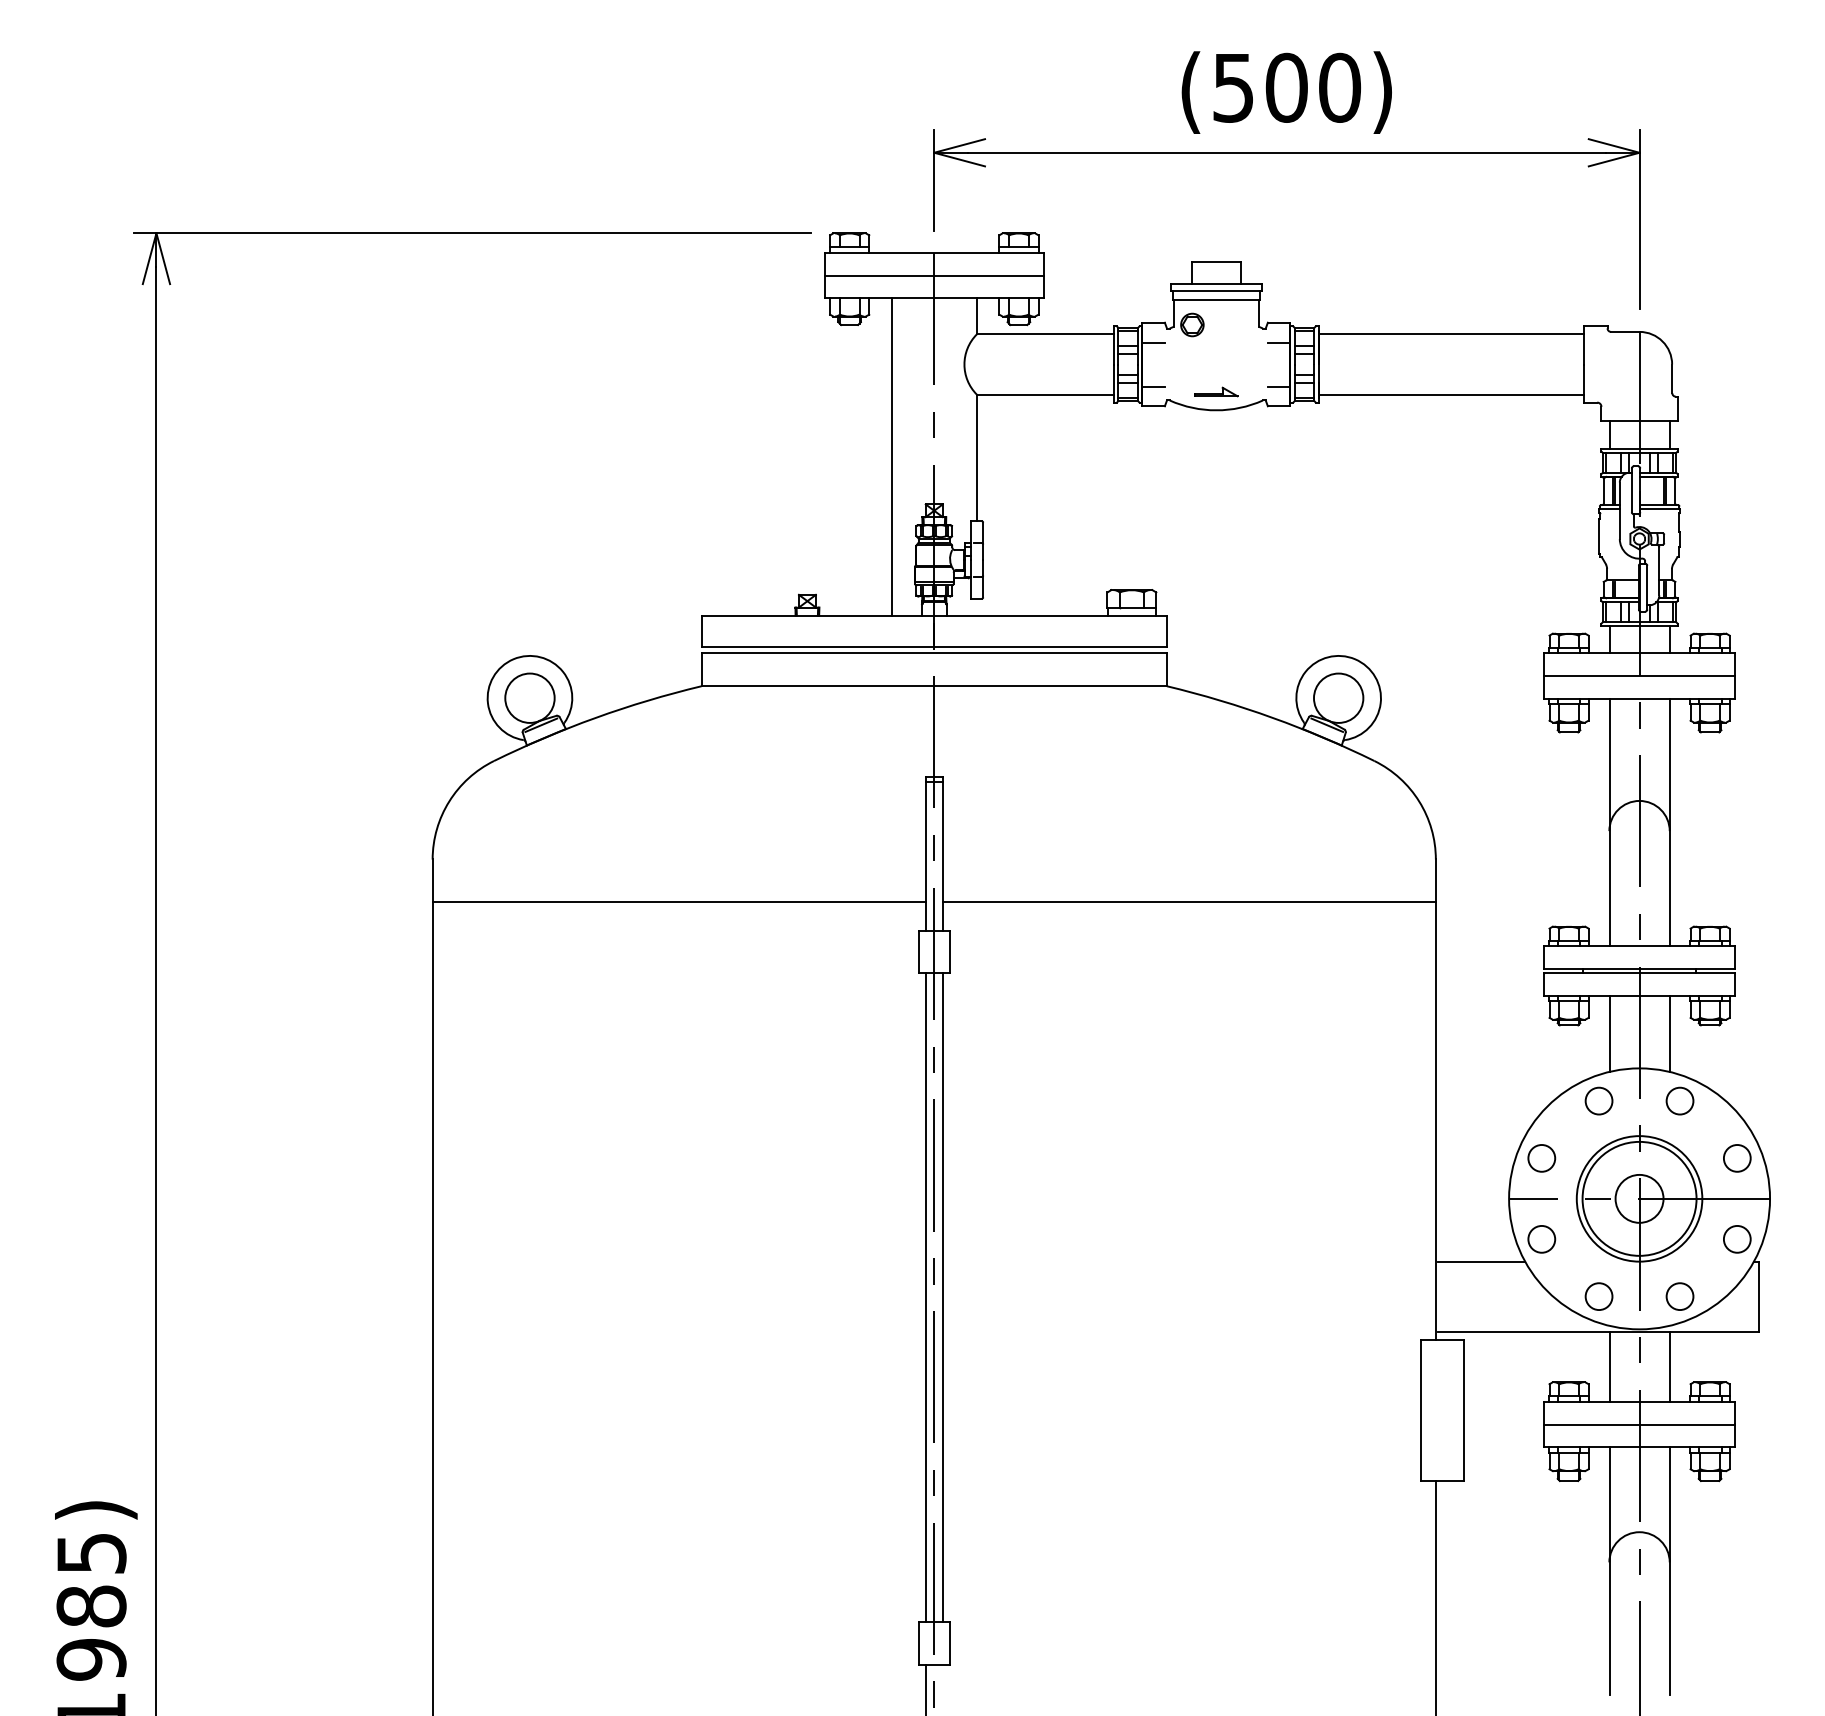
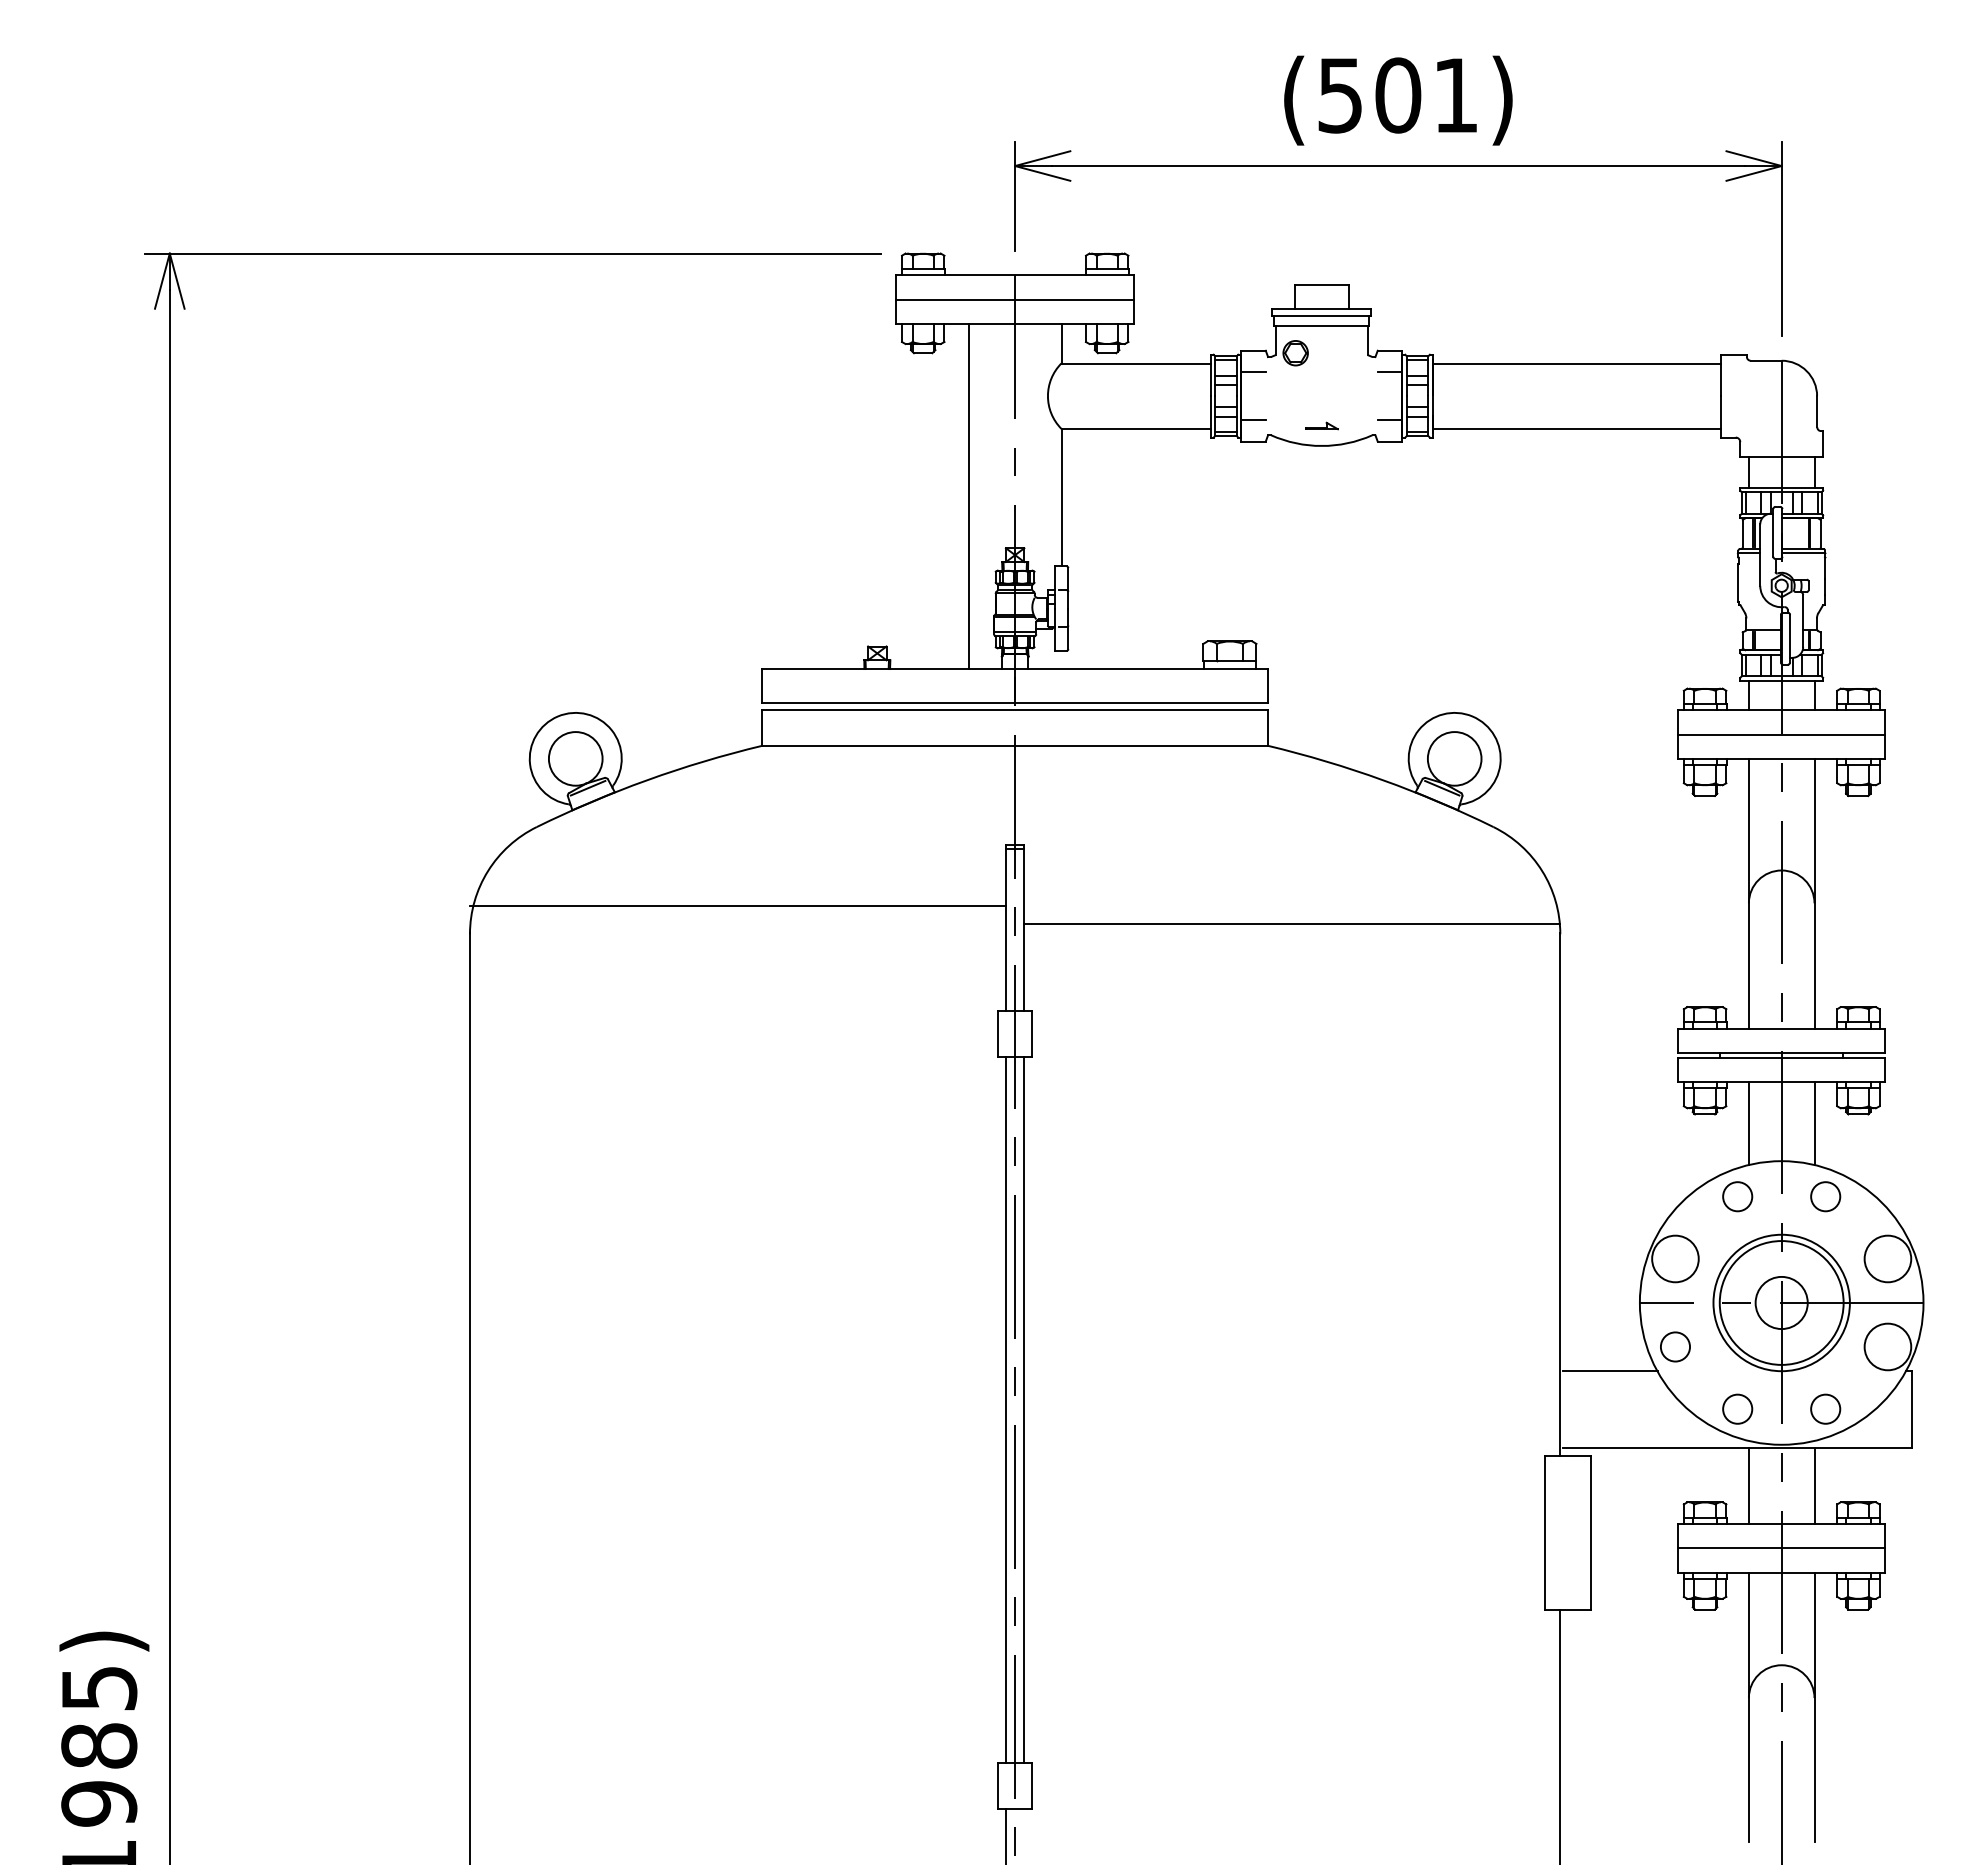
text: (1339, 87) -> (1455, 95), (500) -> (501)
part: (1216, 391) -> (1321, 425), size x0.7
line: (678, 902) -> (737, 905), moved
line: (1189, 902) -> (1292, 923), moved
circle: (1541, 1157) -> (1675, 1258), size x1.6
circle: (1736, 1157) -> (1887, 1258), size x1.6
circle: (1736, 1238) -> (1887, 1346), size x1.6

